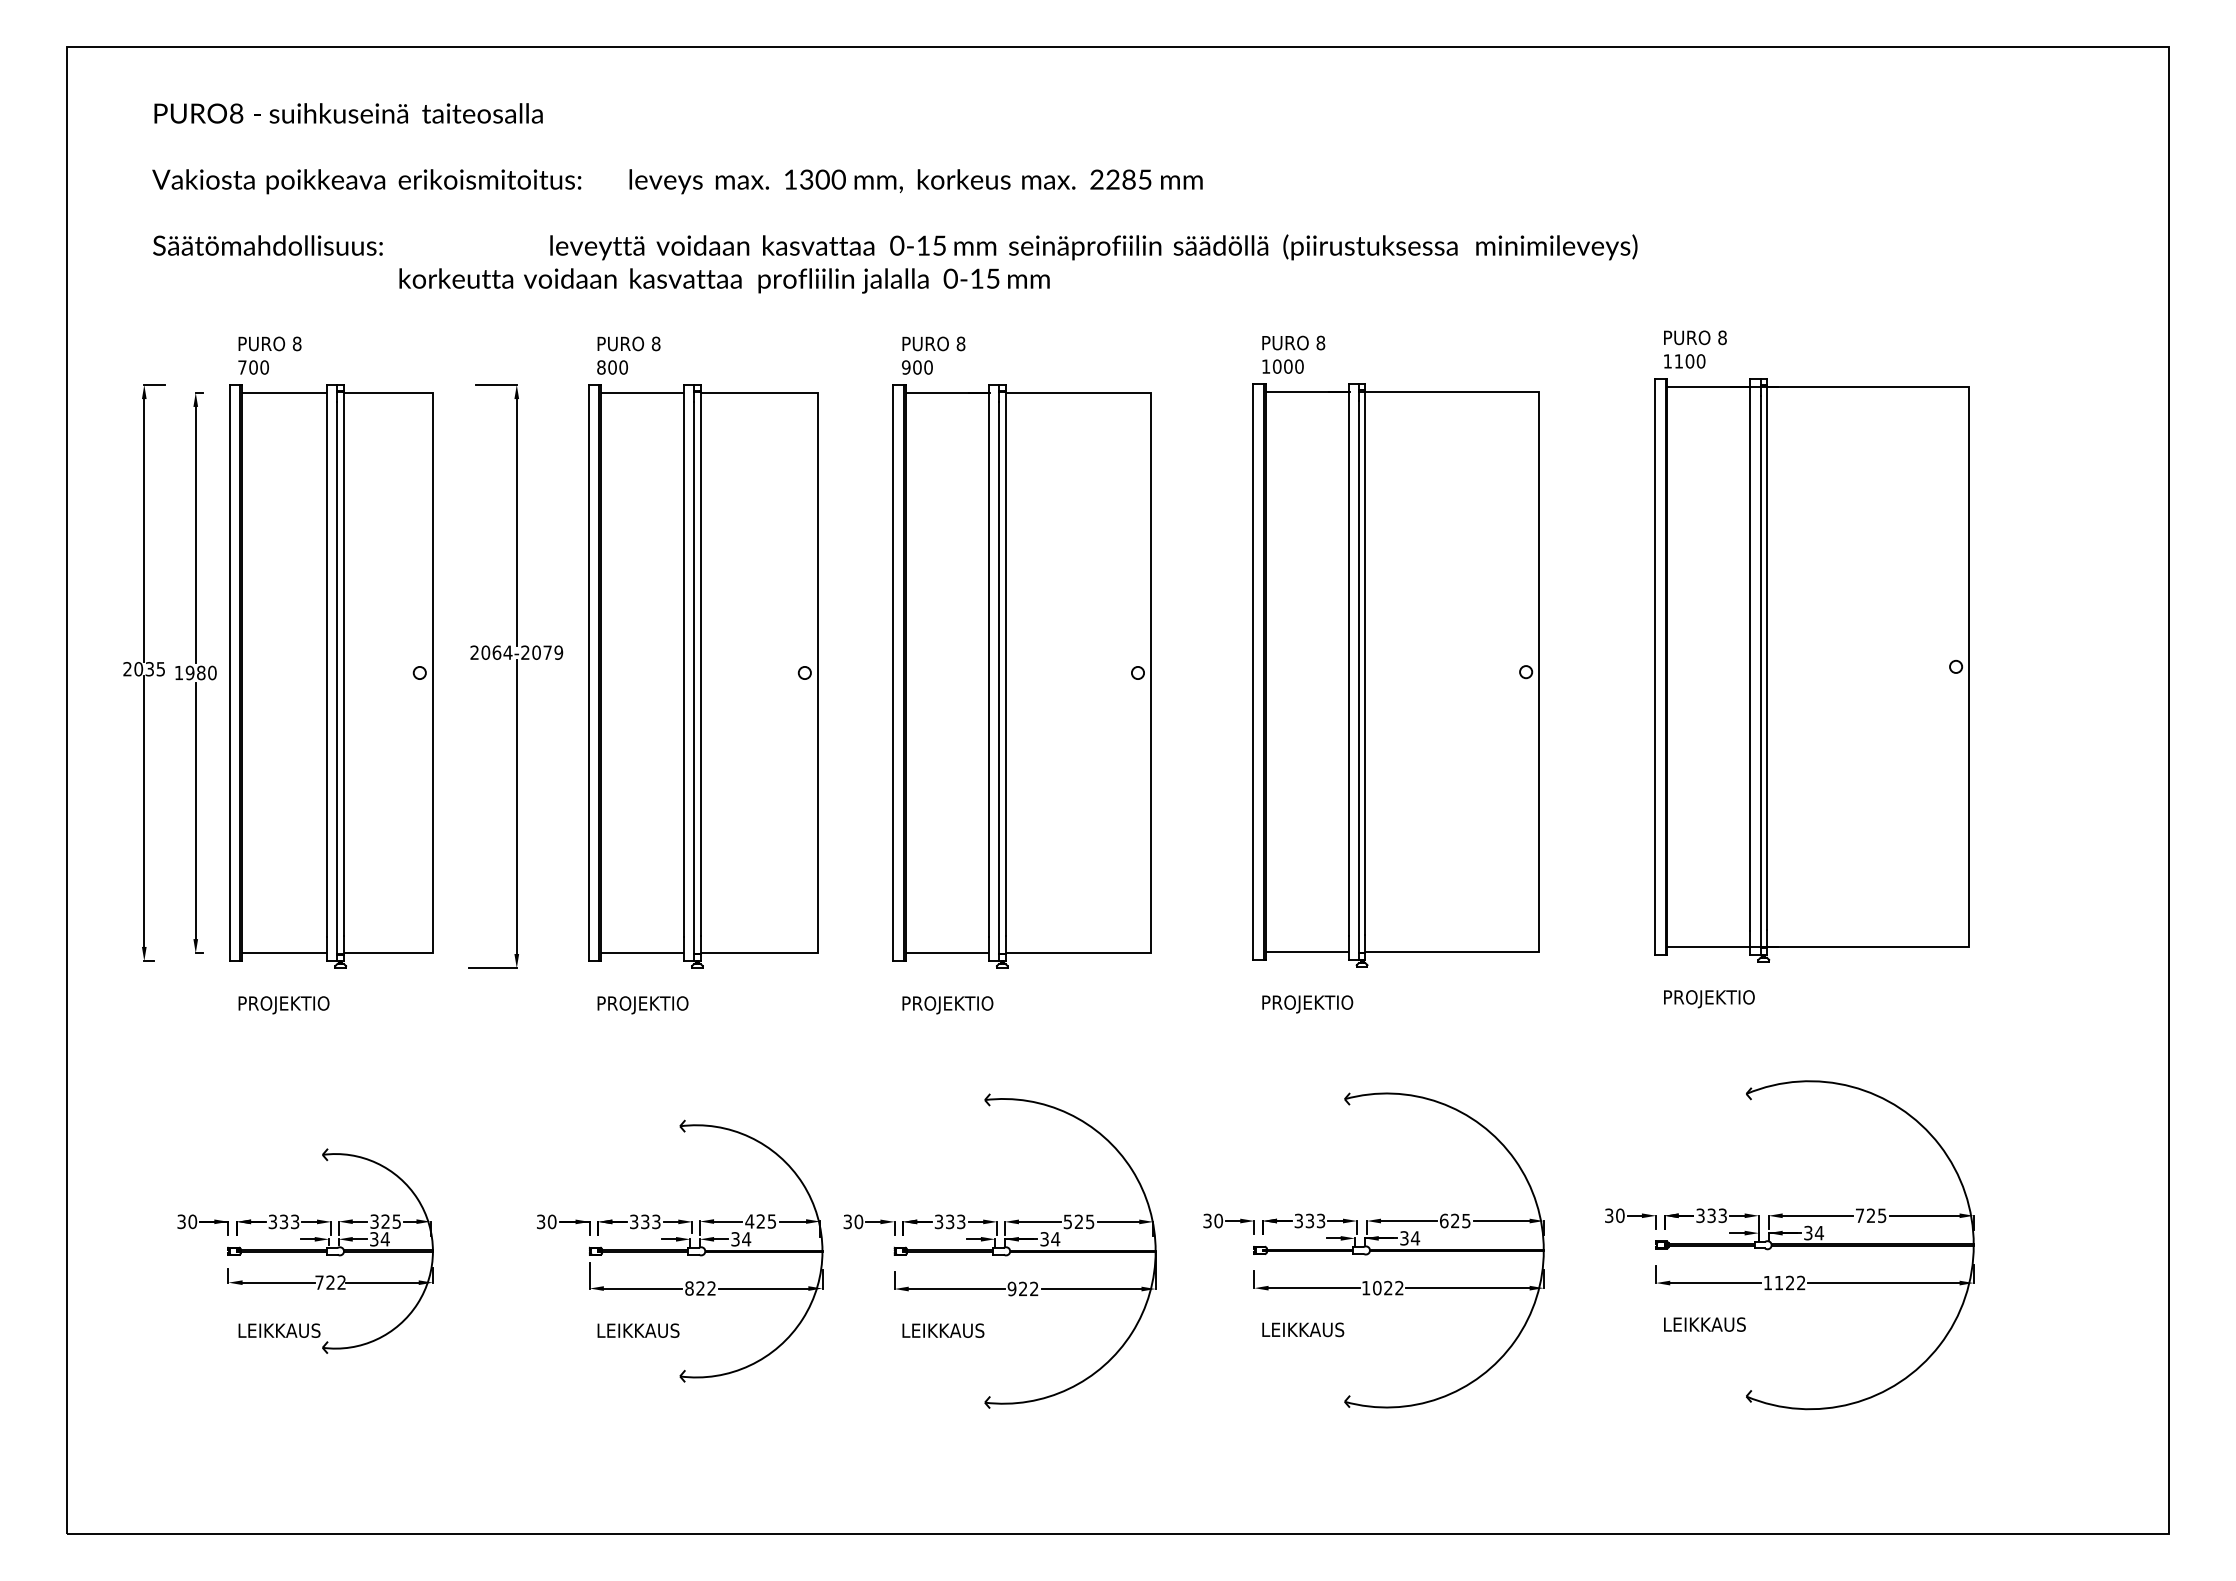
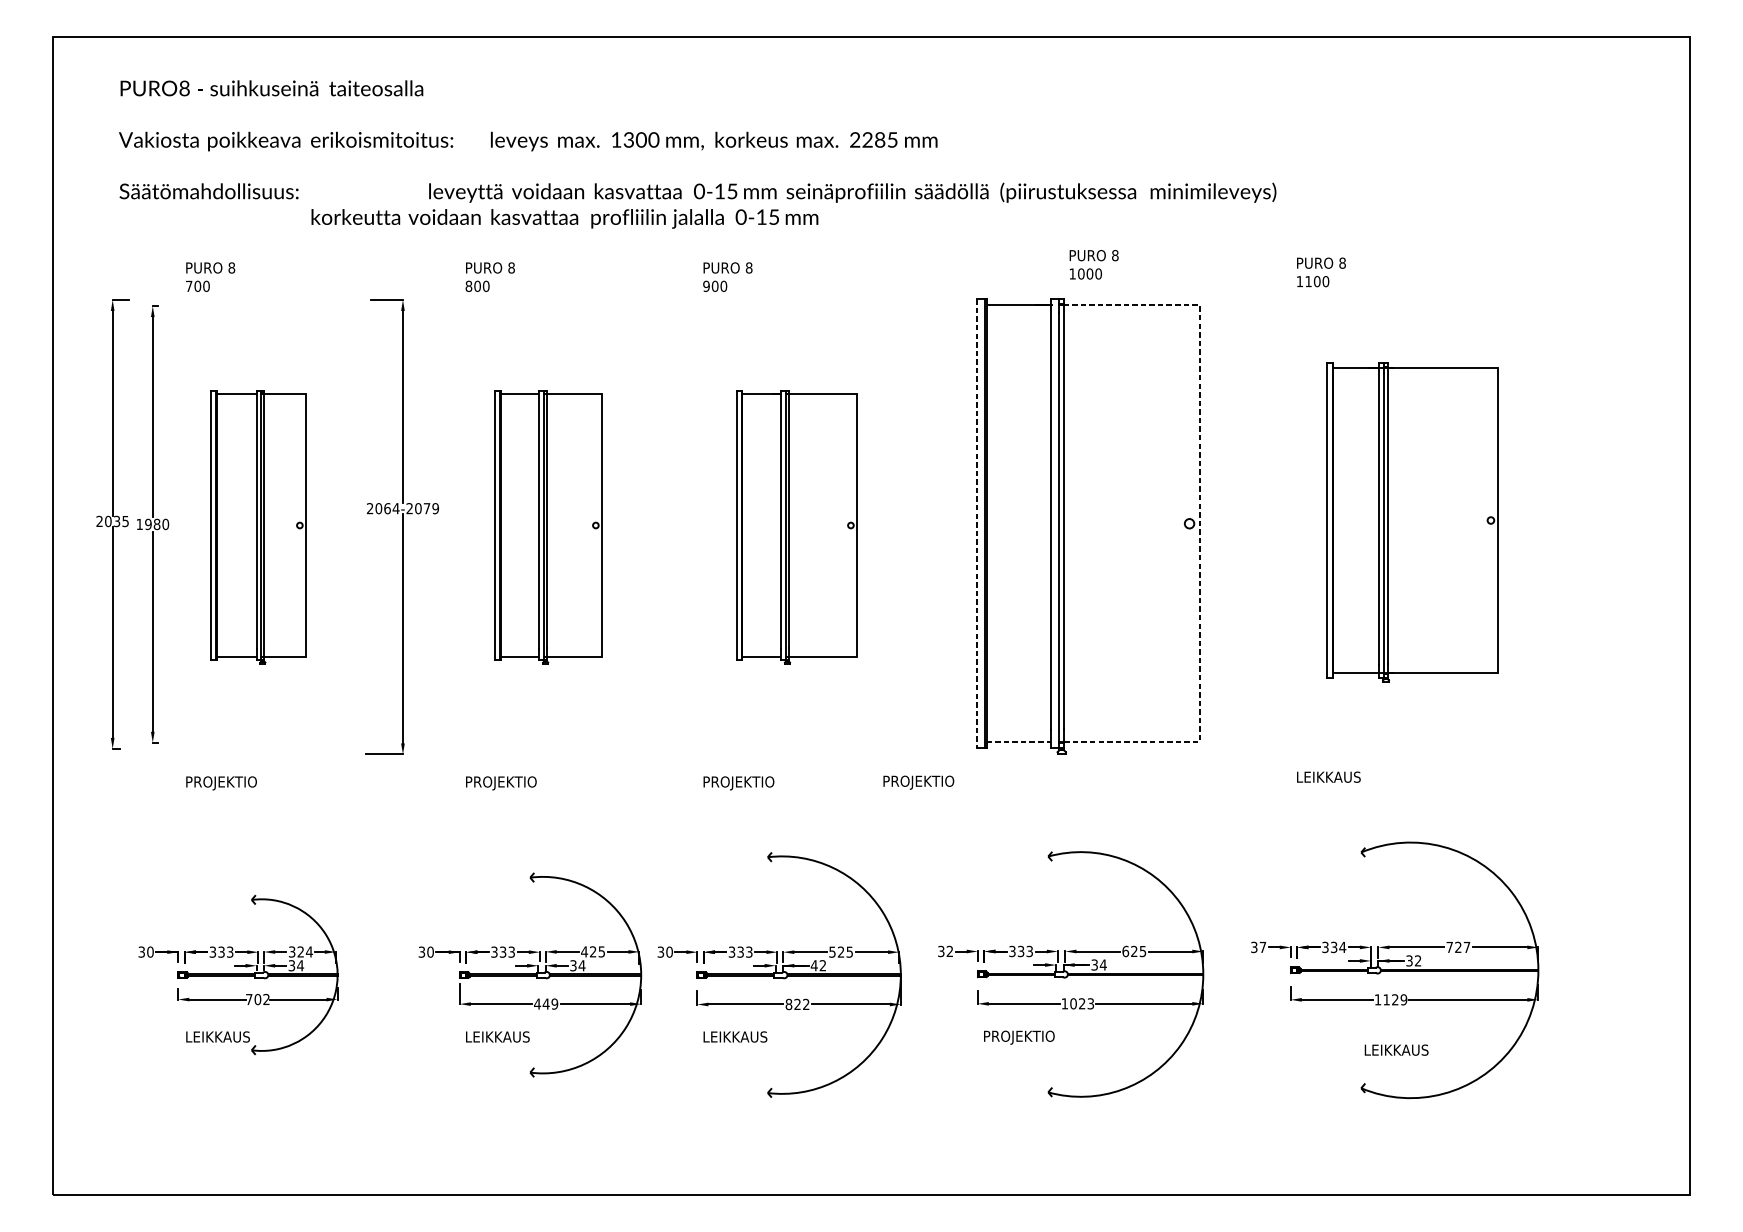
text: (1293, 354) -> (1093, 264), moved
part: (1811, 670) -> (1411, 522), size x0.7
line: (1539, 671) -> (1199, 523), solid -> dashed
line: (1253, 672) -> (977, 524), solid -> dashed
part: (331, 676) -> (258, 527), size x0.6
part: (703, 676) -> (548, 527), size x0.6
part: (1021, 676) -> (796, 527), size x0.6
line: (1306, 952) -> (1018, 742), solid -> dashed
text: (1709, 999) -> (1332, 778), PROJEKTIO -> LEIKKAUS
text: (1307, 1004) -> (918, 782), moved
text: (1620, 1215) -> (1263, 947), 30 -> 37
text: (1722, 1215) -> (1342, 947), 333 -> 334
text: (1882, 1215) -> (1467, 947), 725 -> 727
text: (1218, 1220) -> (949, 951), 30 -> 32
text: (396, 1221) -> (309, 951), 325 -> 324
text: (1819, 1232) -> (1418, 960), 34 -> 32
text: (1050, 1239) -> (818, 965), 34 -> 42
text: (330, 1282) -> (257, 999), 722 -> 702
text: (1801, 1282) -> (1404, 999), 1122 -> 1129
text: (699, 1288) -> (545, 1004), 822 -> 449
text: (1399, 1288) -> (1090, 1004), 1022 -> 1023
text: (1011, 1289) -> (788, 1004), 922 -> 822
text: (1704, 1324) -> (1396, 1050), moved
text: (1308, 1331) -> (1019, 1037), LEIKKAUS -> PROJEKTIO

